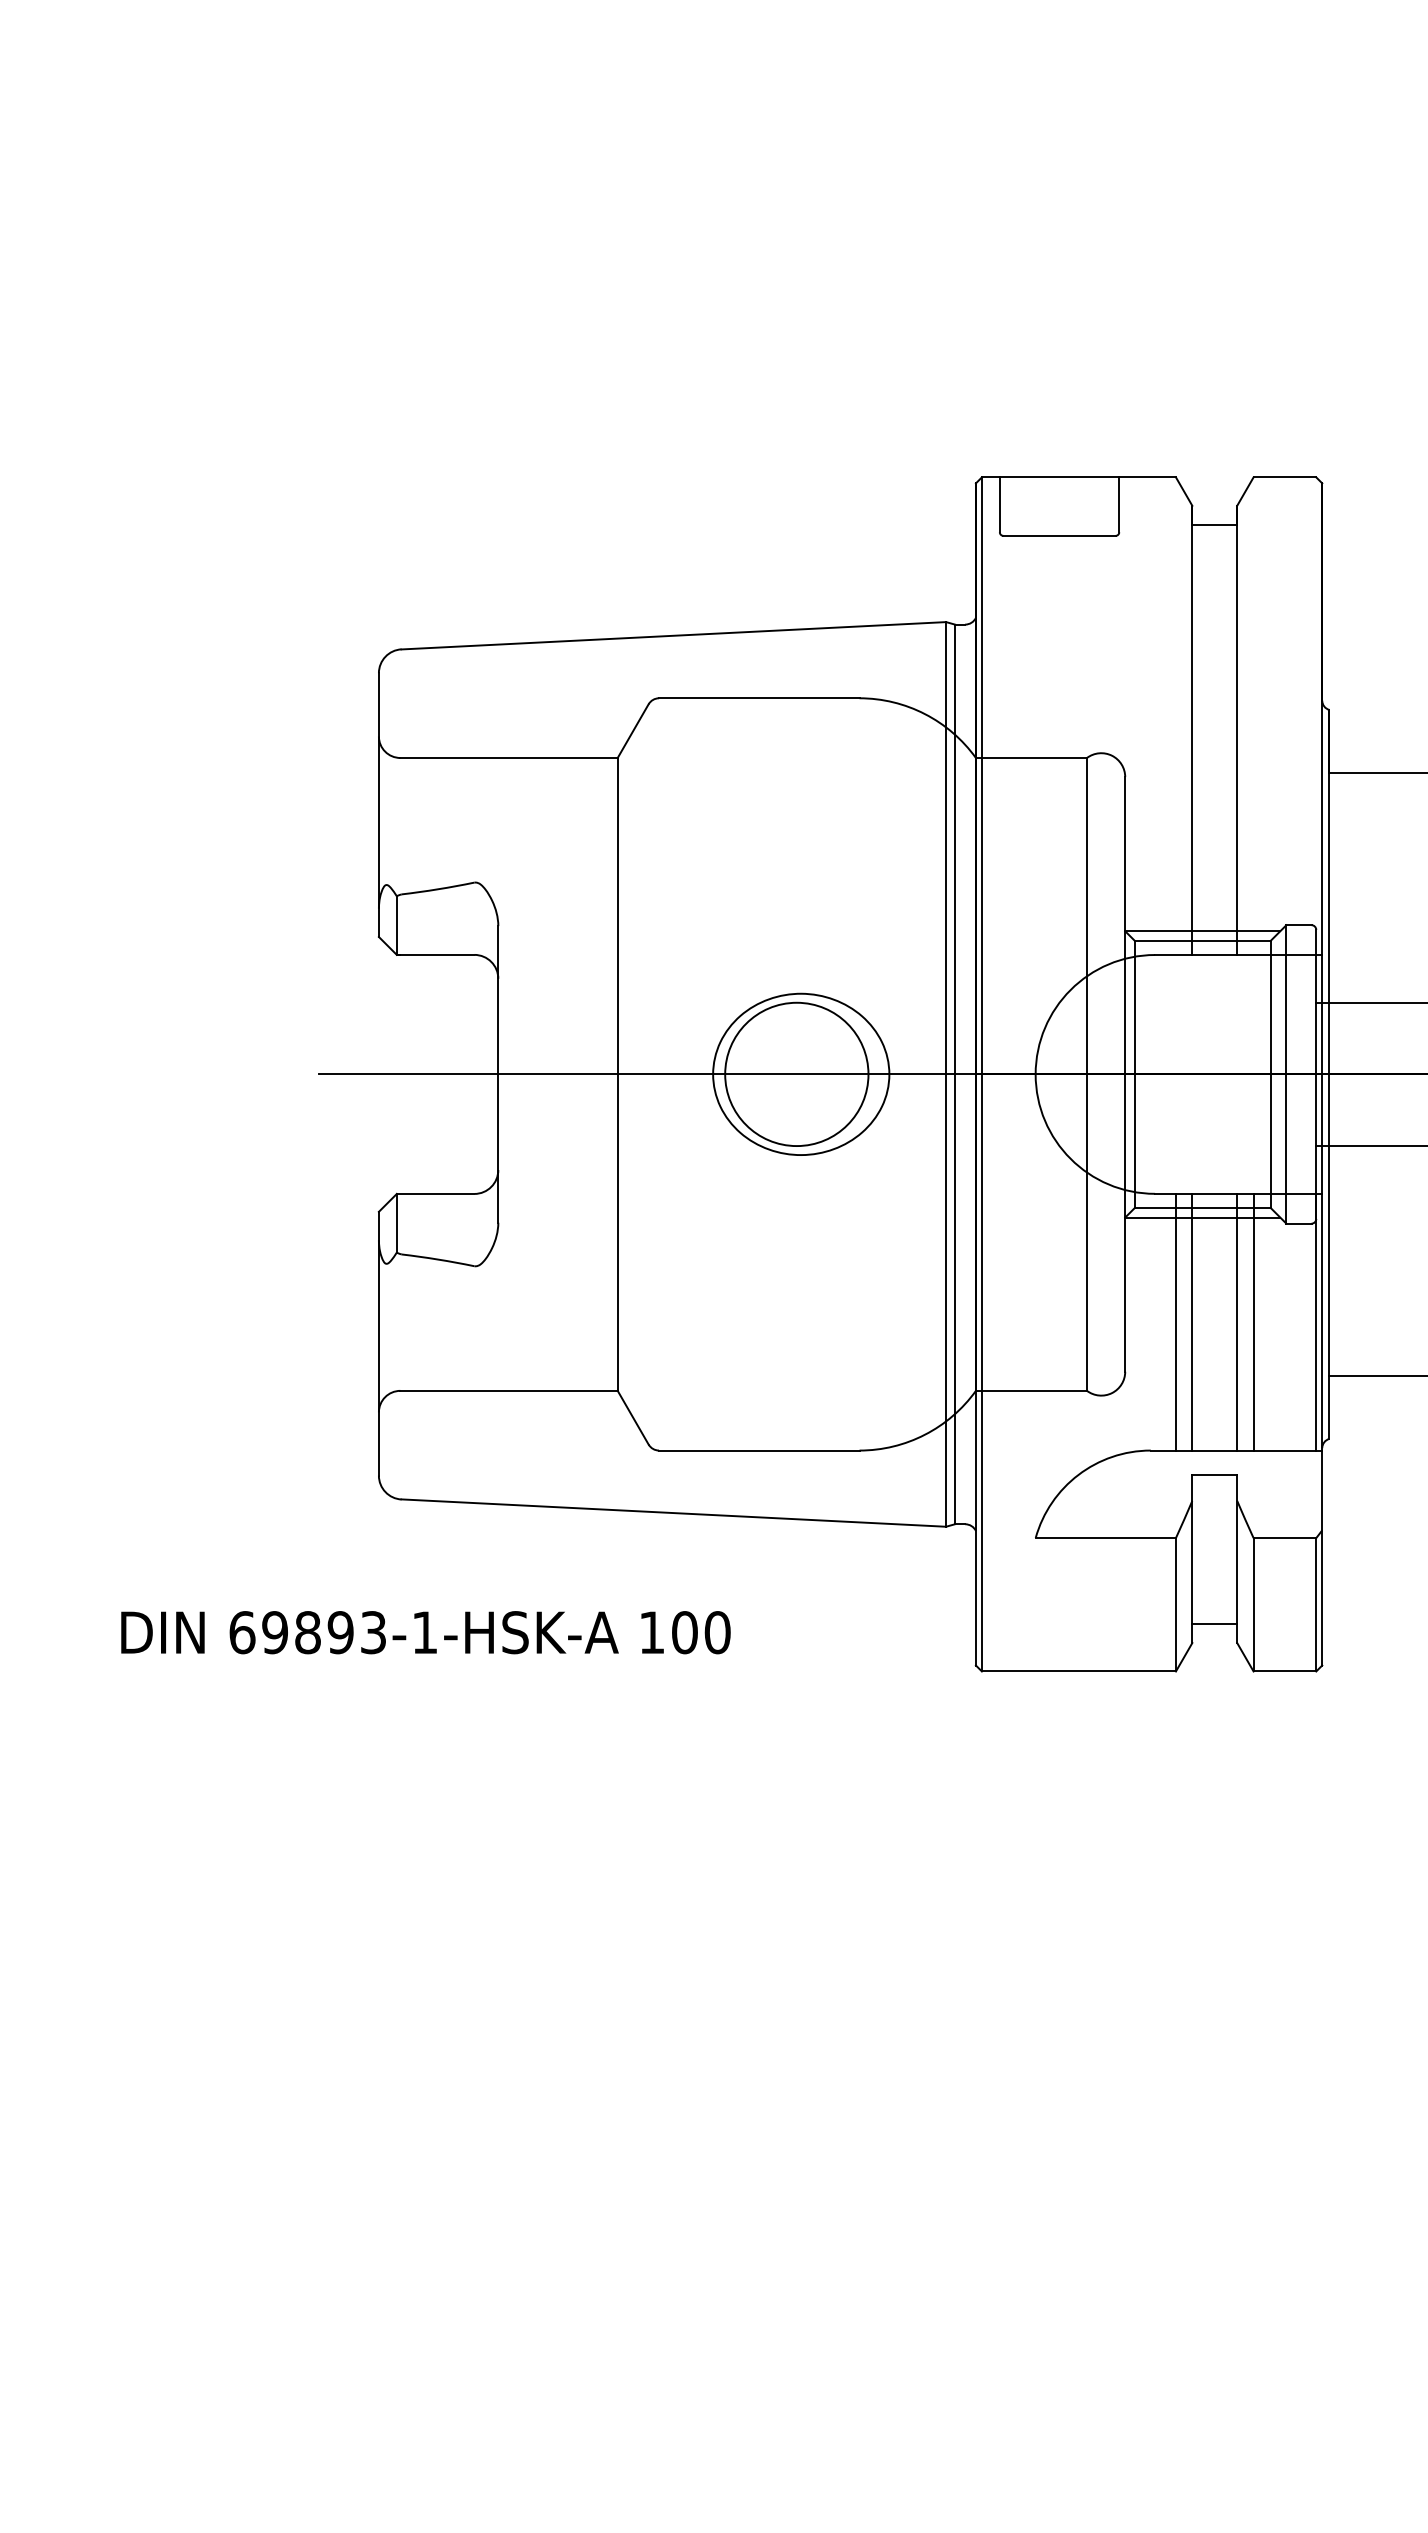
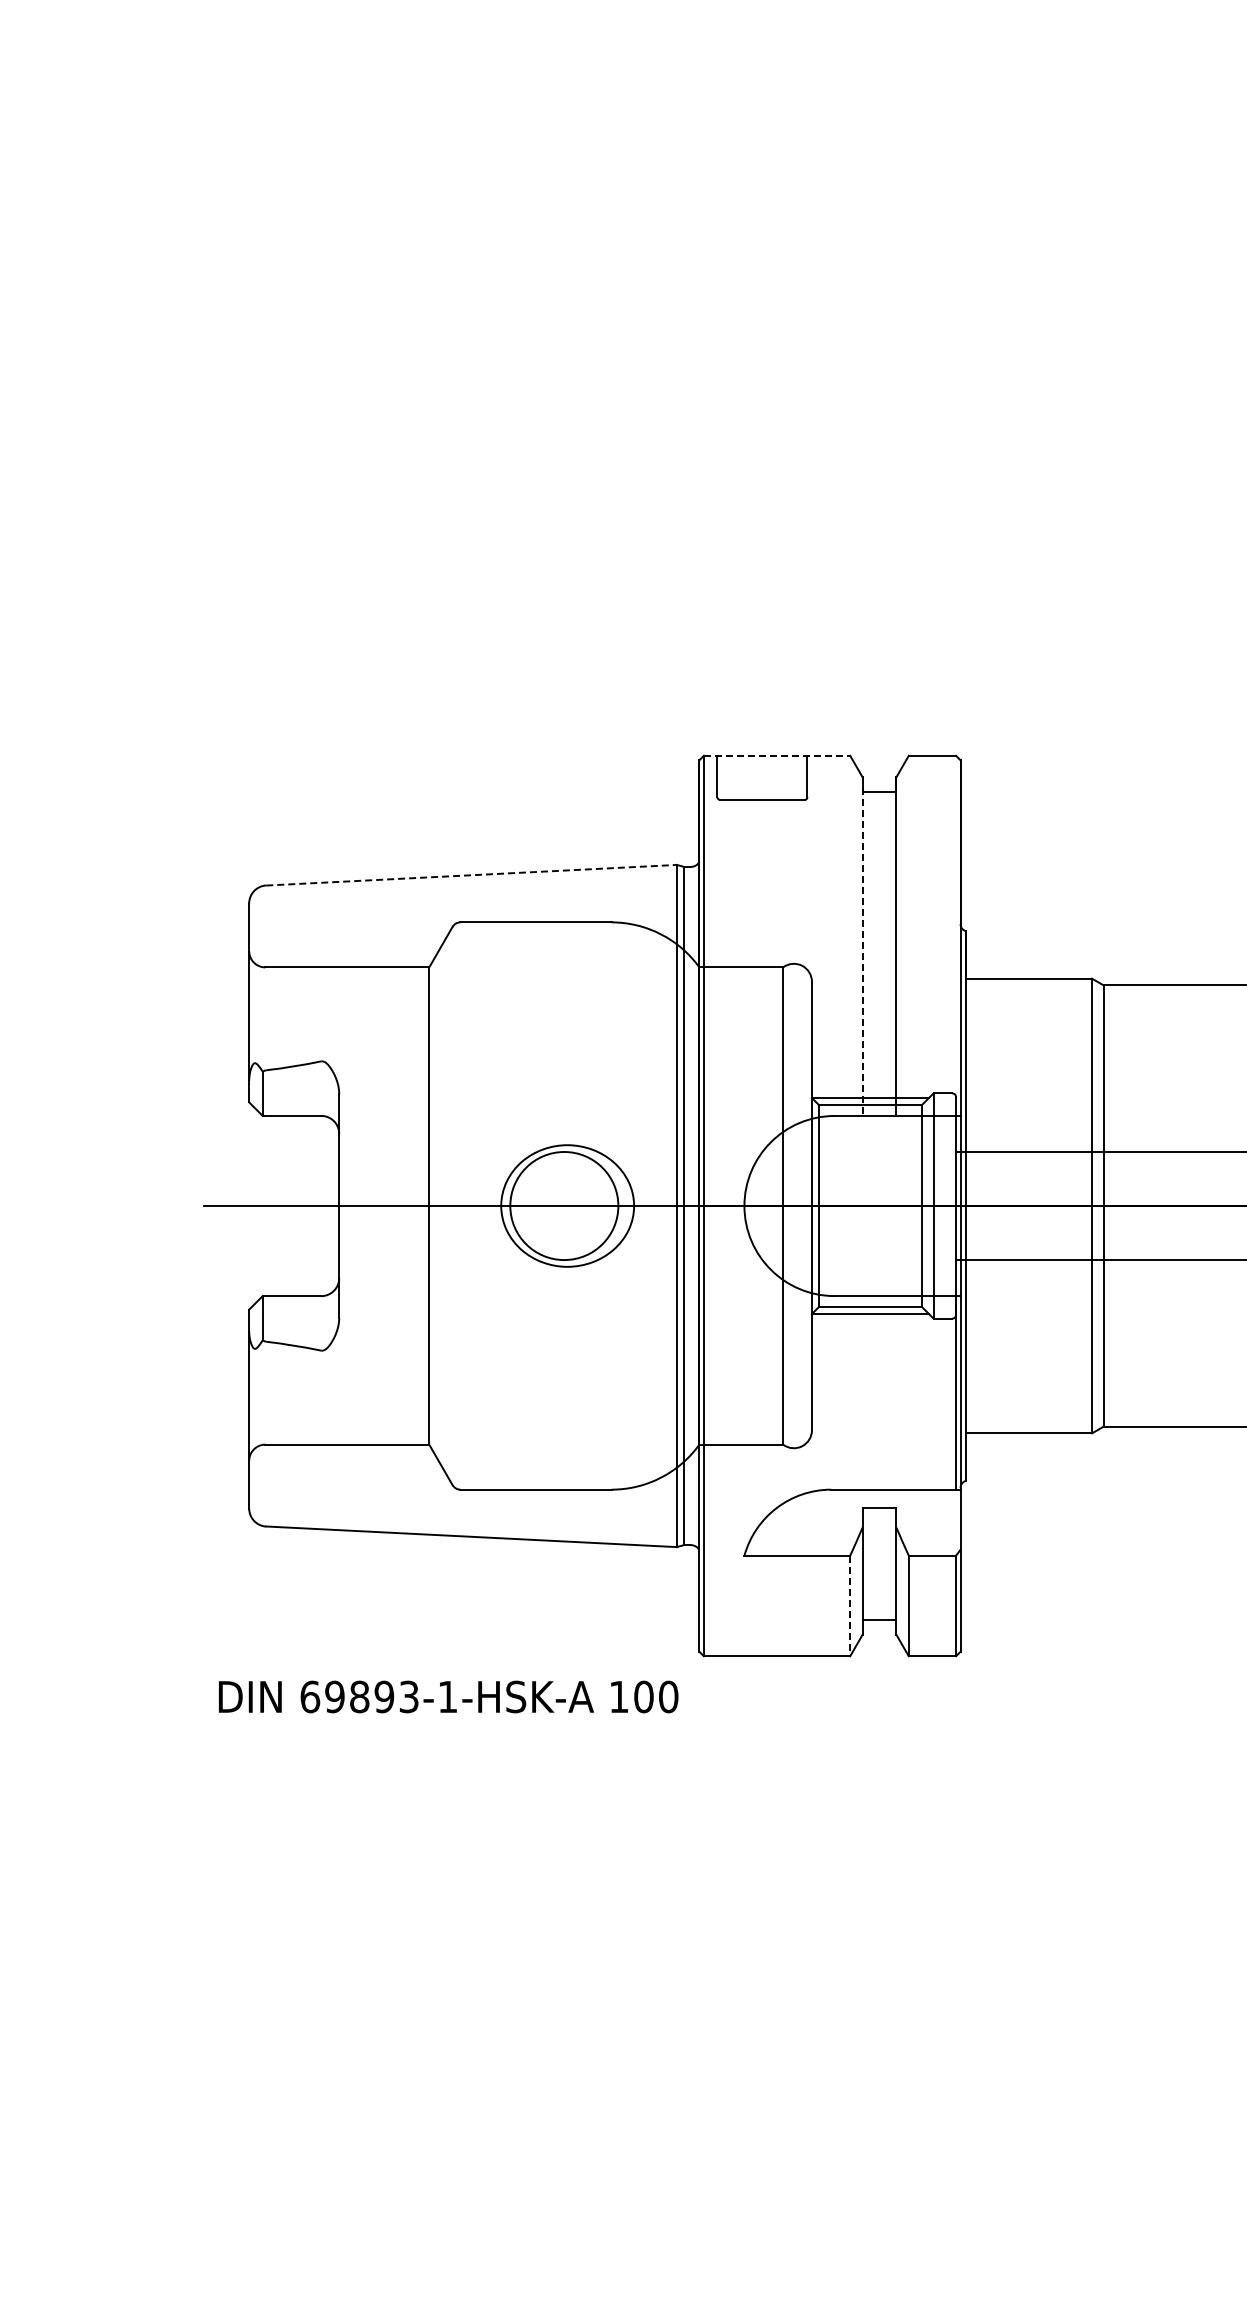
line: (1079, 476) -> (777, 755), solid -> dashed
line: (673, 636) -> (471, 875), solid -> dashed
line: (1192, 731) -> (862, 947), solid -> dashed
line: (1176, 1321) -> (850, 1392), removed
line: (1192, 1321) -> (862, 1392), removed
line: (1237, 1321) -> (896, 1392), removed
line: (1253, 1321) -> (908, 1392), removed
line: (1176, 1605) -> (850, 1606), solid -> dashed
text: (425, 1632) -> (448, 1696), moved

